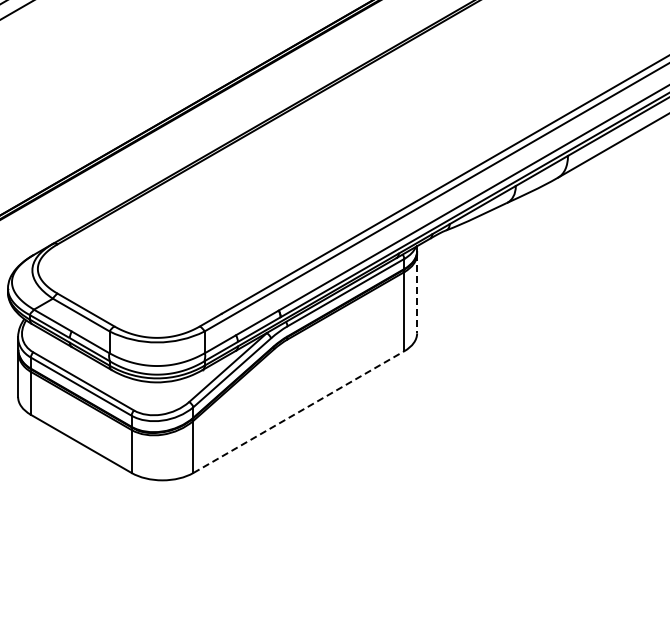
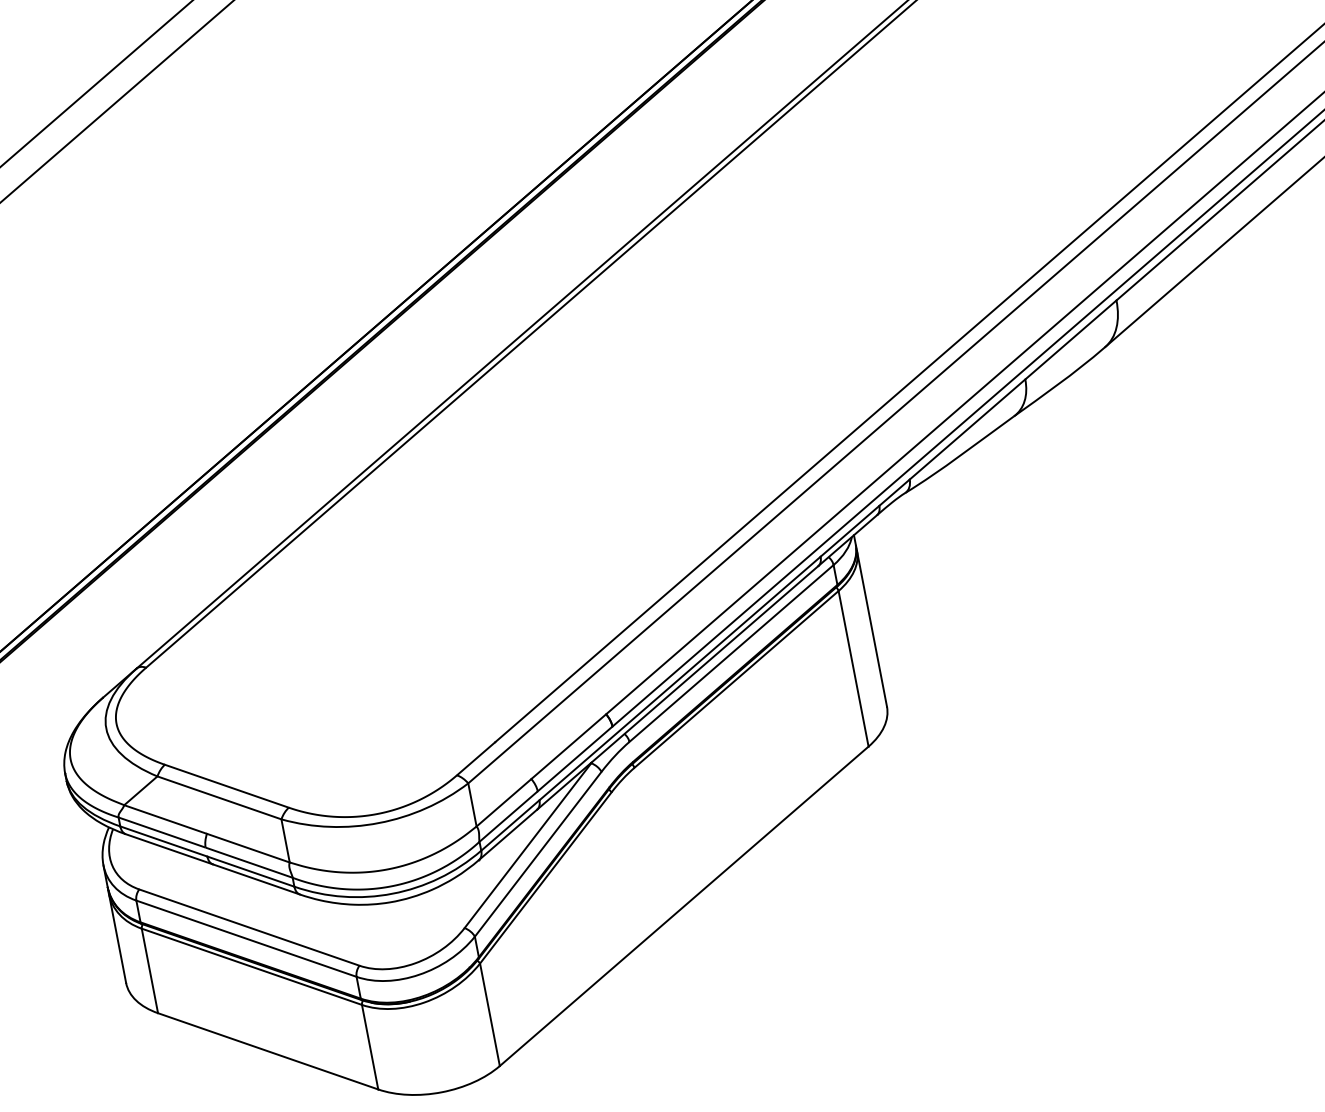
line: (417, 293) -> (872, 628), dashed -> solid
line: (298, 412) -> (683, 907), dashed -> solid

